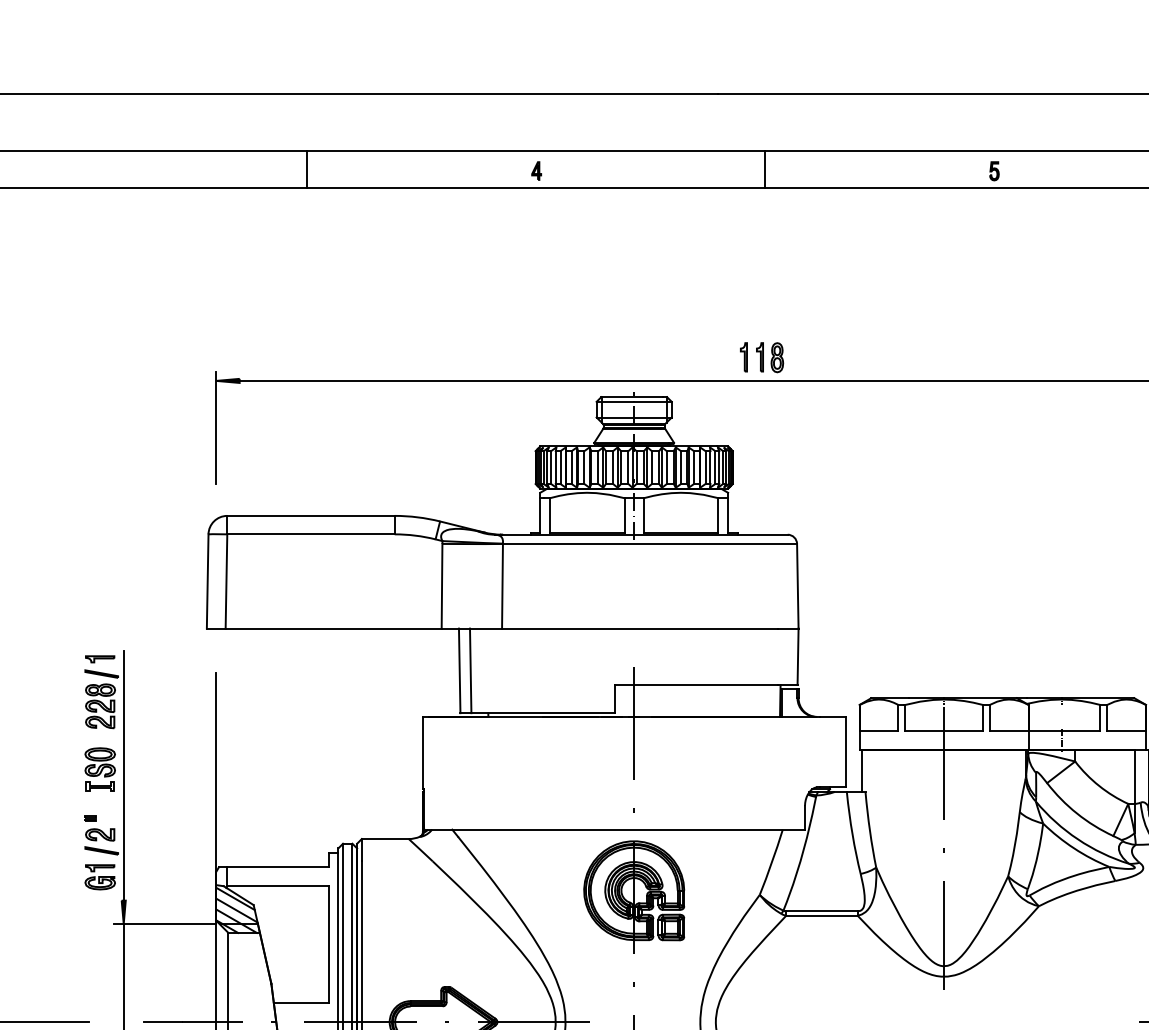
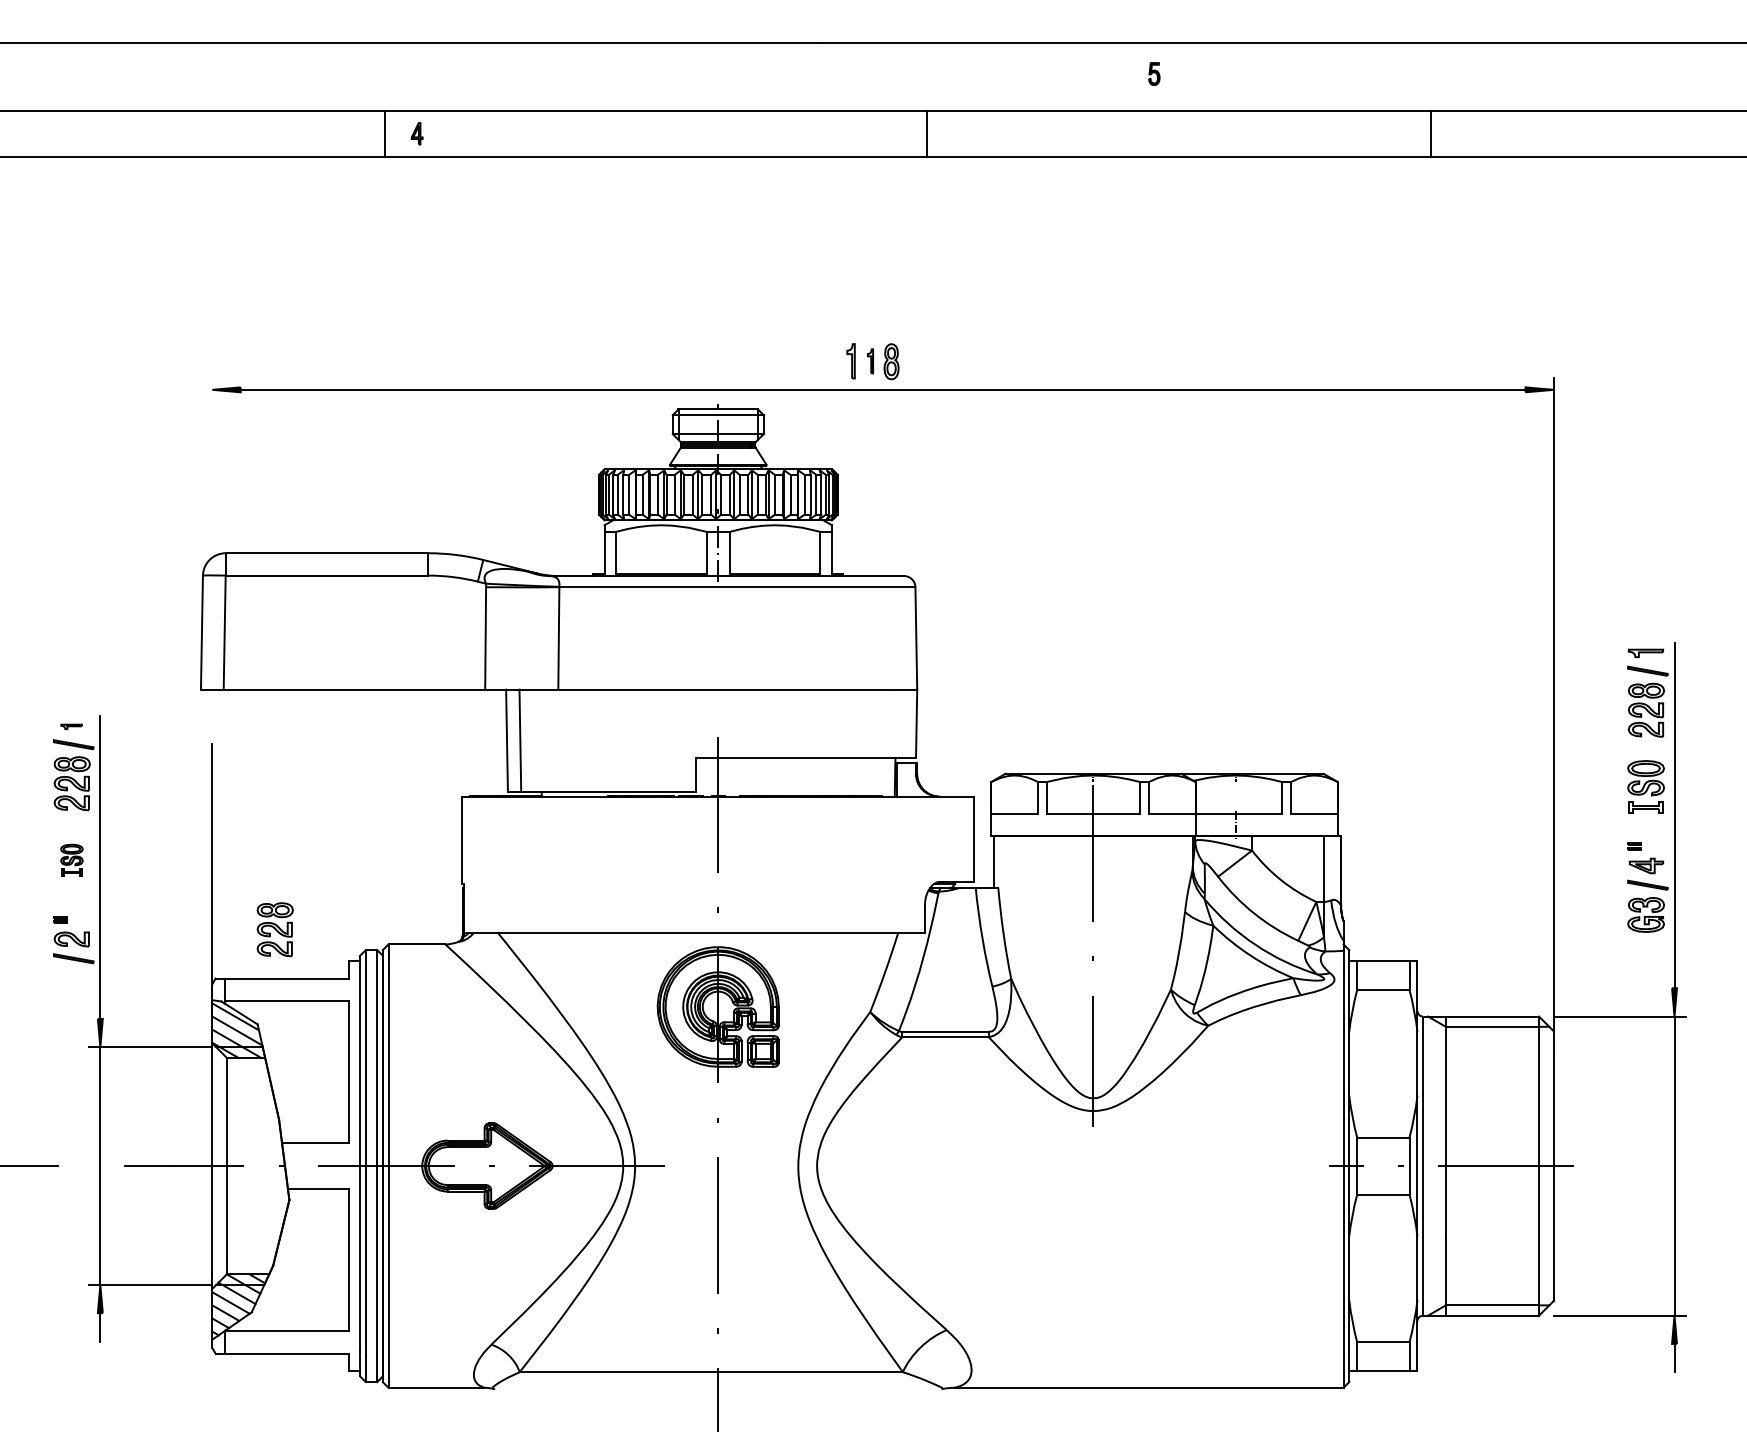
line: (307, 169) -> (384, 133), moved
line: (764, 169) -> (926, 133), moved
part: (536, 170) -> (416, 133), moved
part: (994, 170) -> (1154, 73), moved
part: (759, 357) -> (870, 361), size x0.7
line: (216, 427) -> (212, 446), removed
part: (99, 659) -> (71, 726), size x0.6
part: (99, 768) -> (71, 859), size x0.6
part: (267, 826) -> (274, 929), added
part: (99, 877) -> (71, 990), removed

